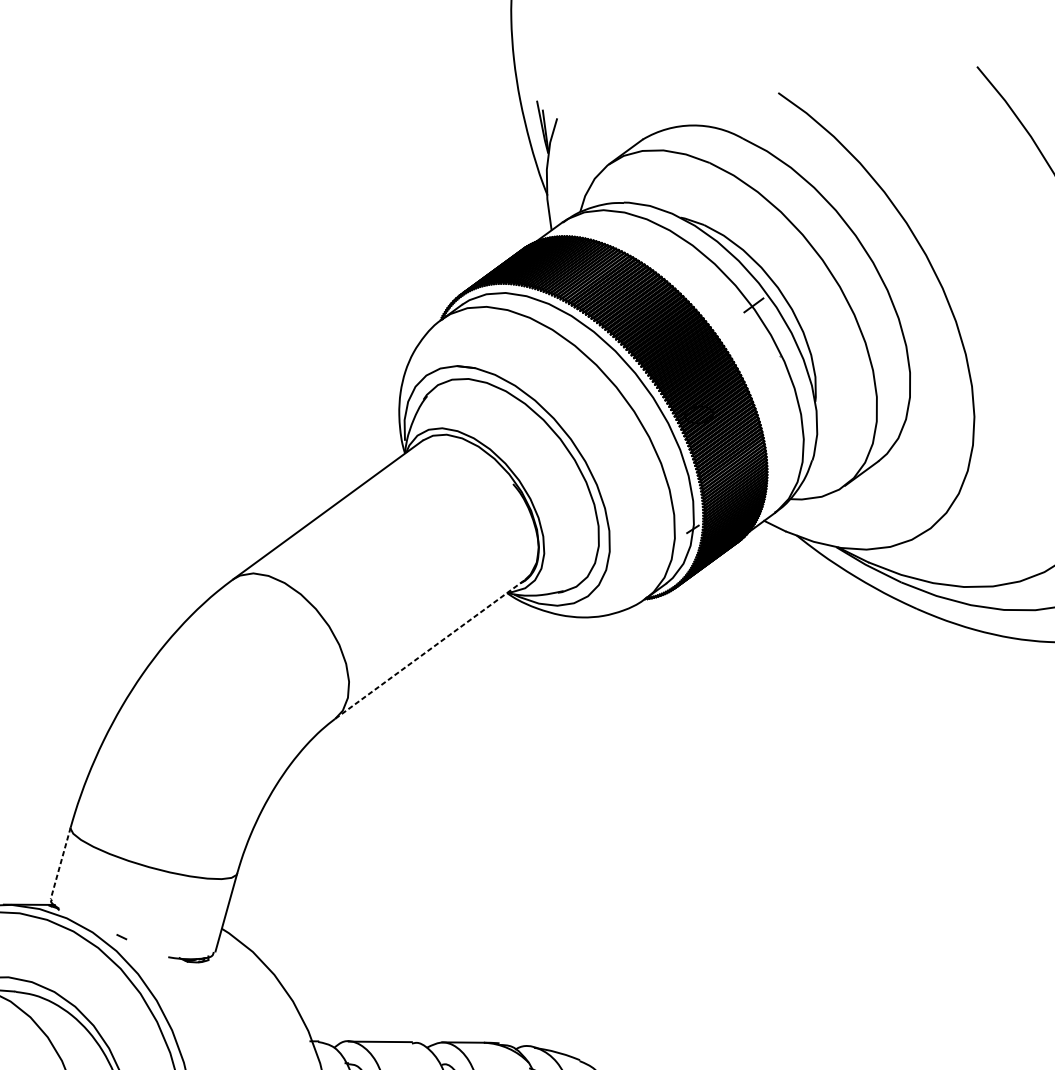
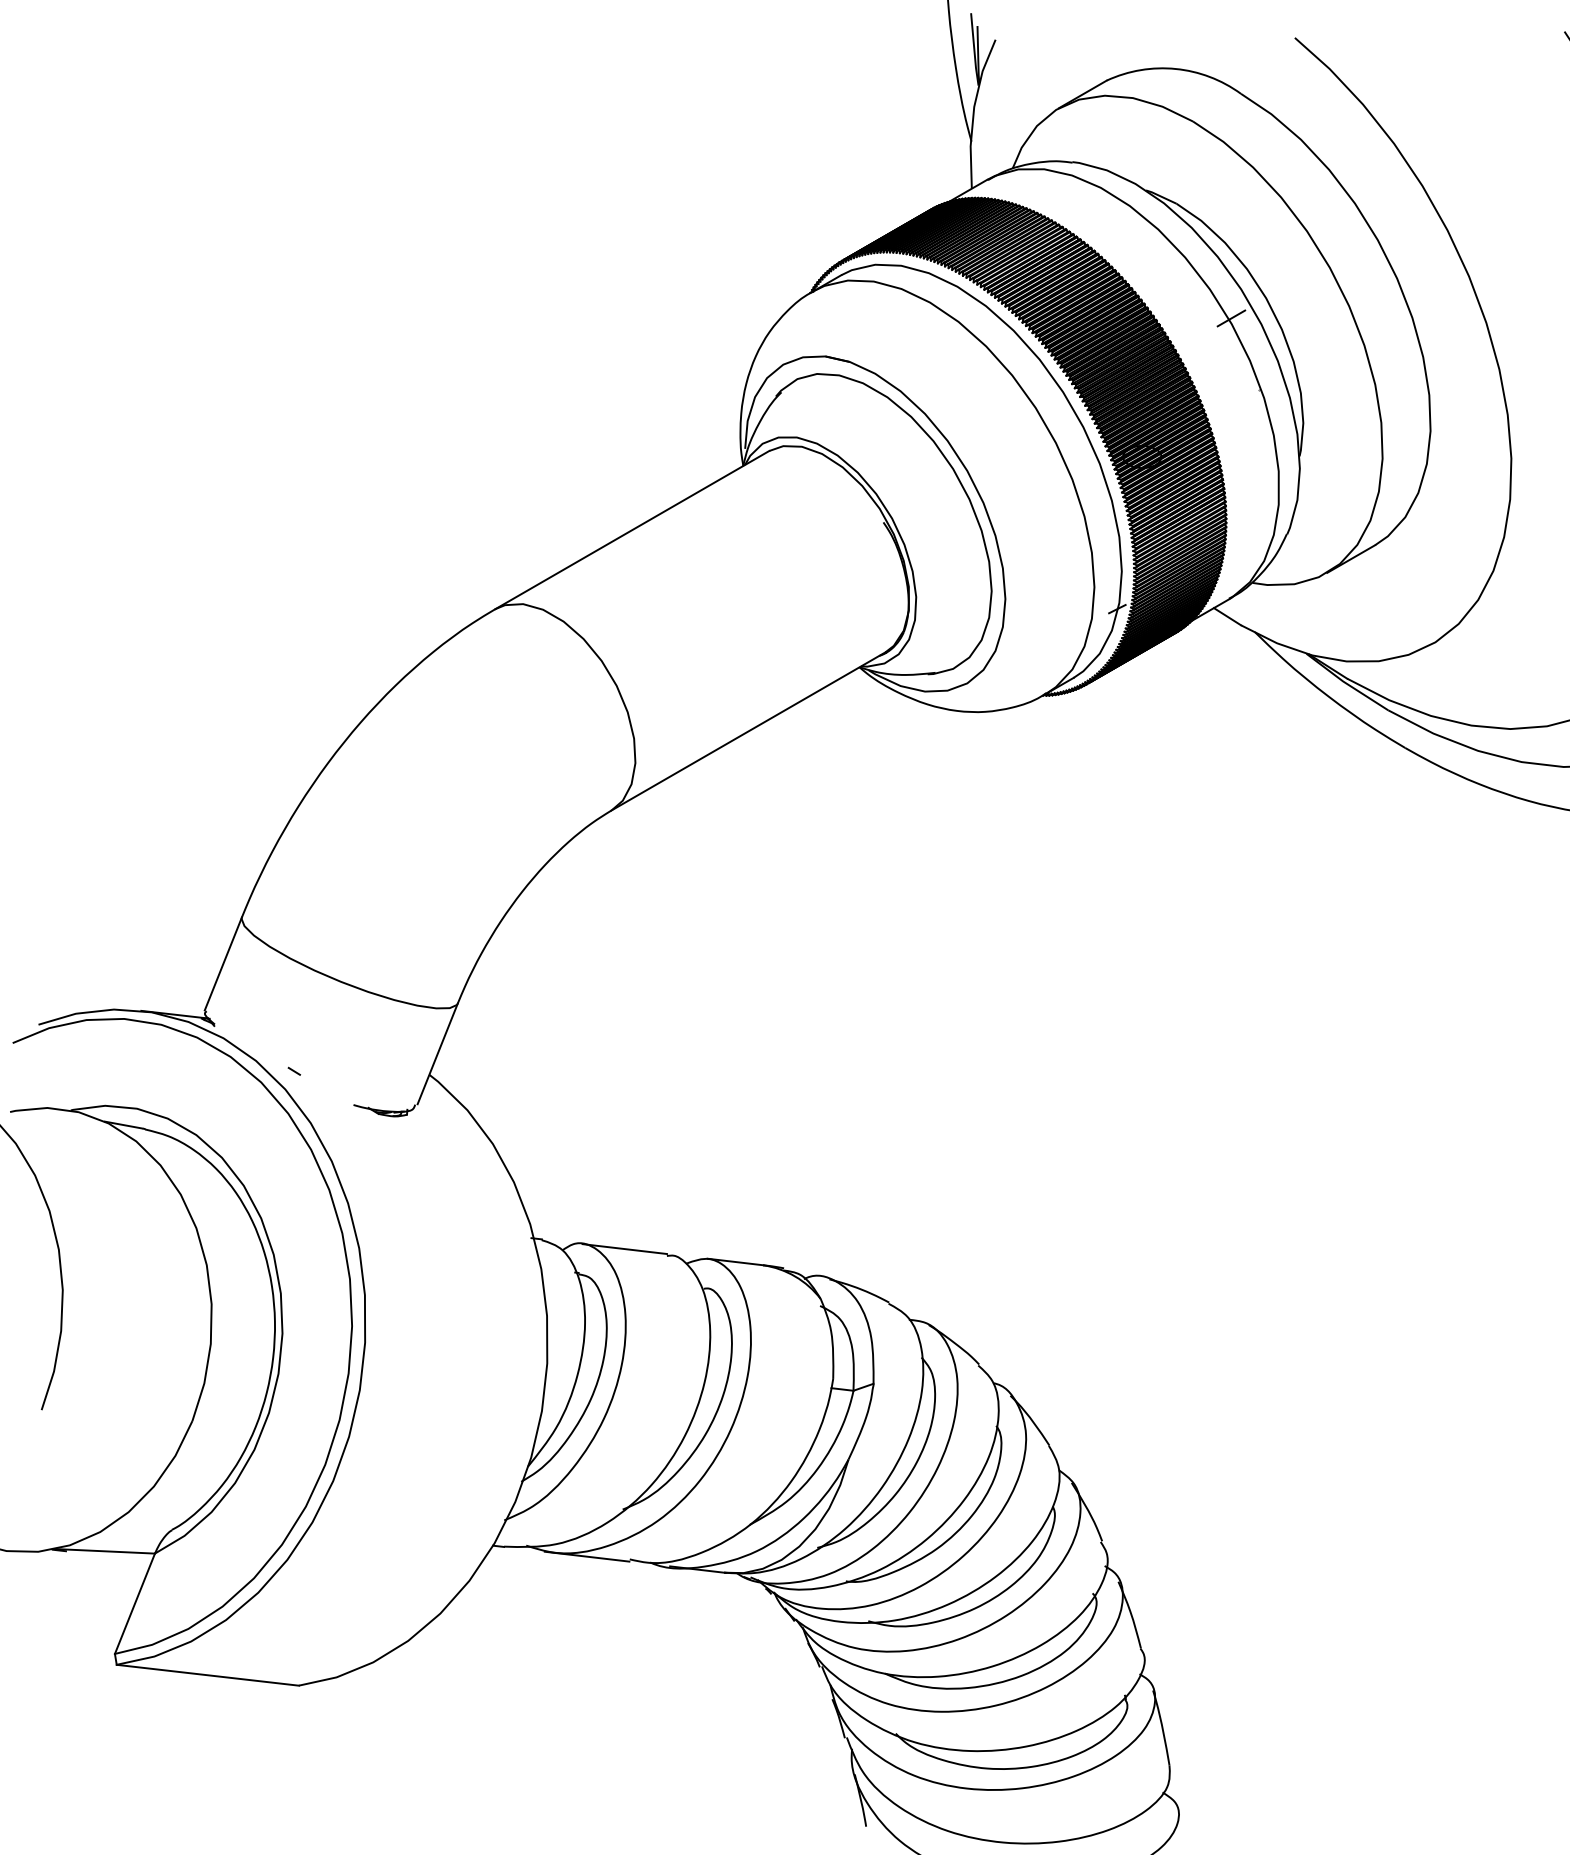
line: (430, 649) -> (748, 731), dashed -> solid
line: (60, 863) -> (223, 964), dashed -> solid

